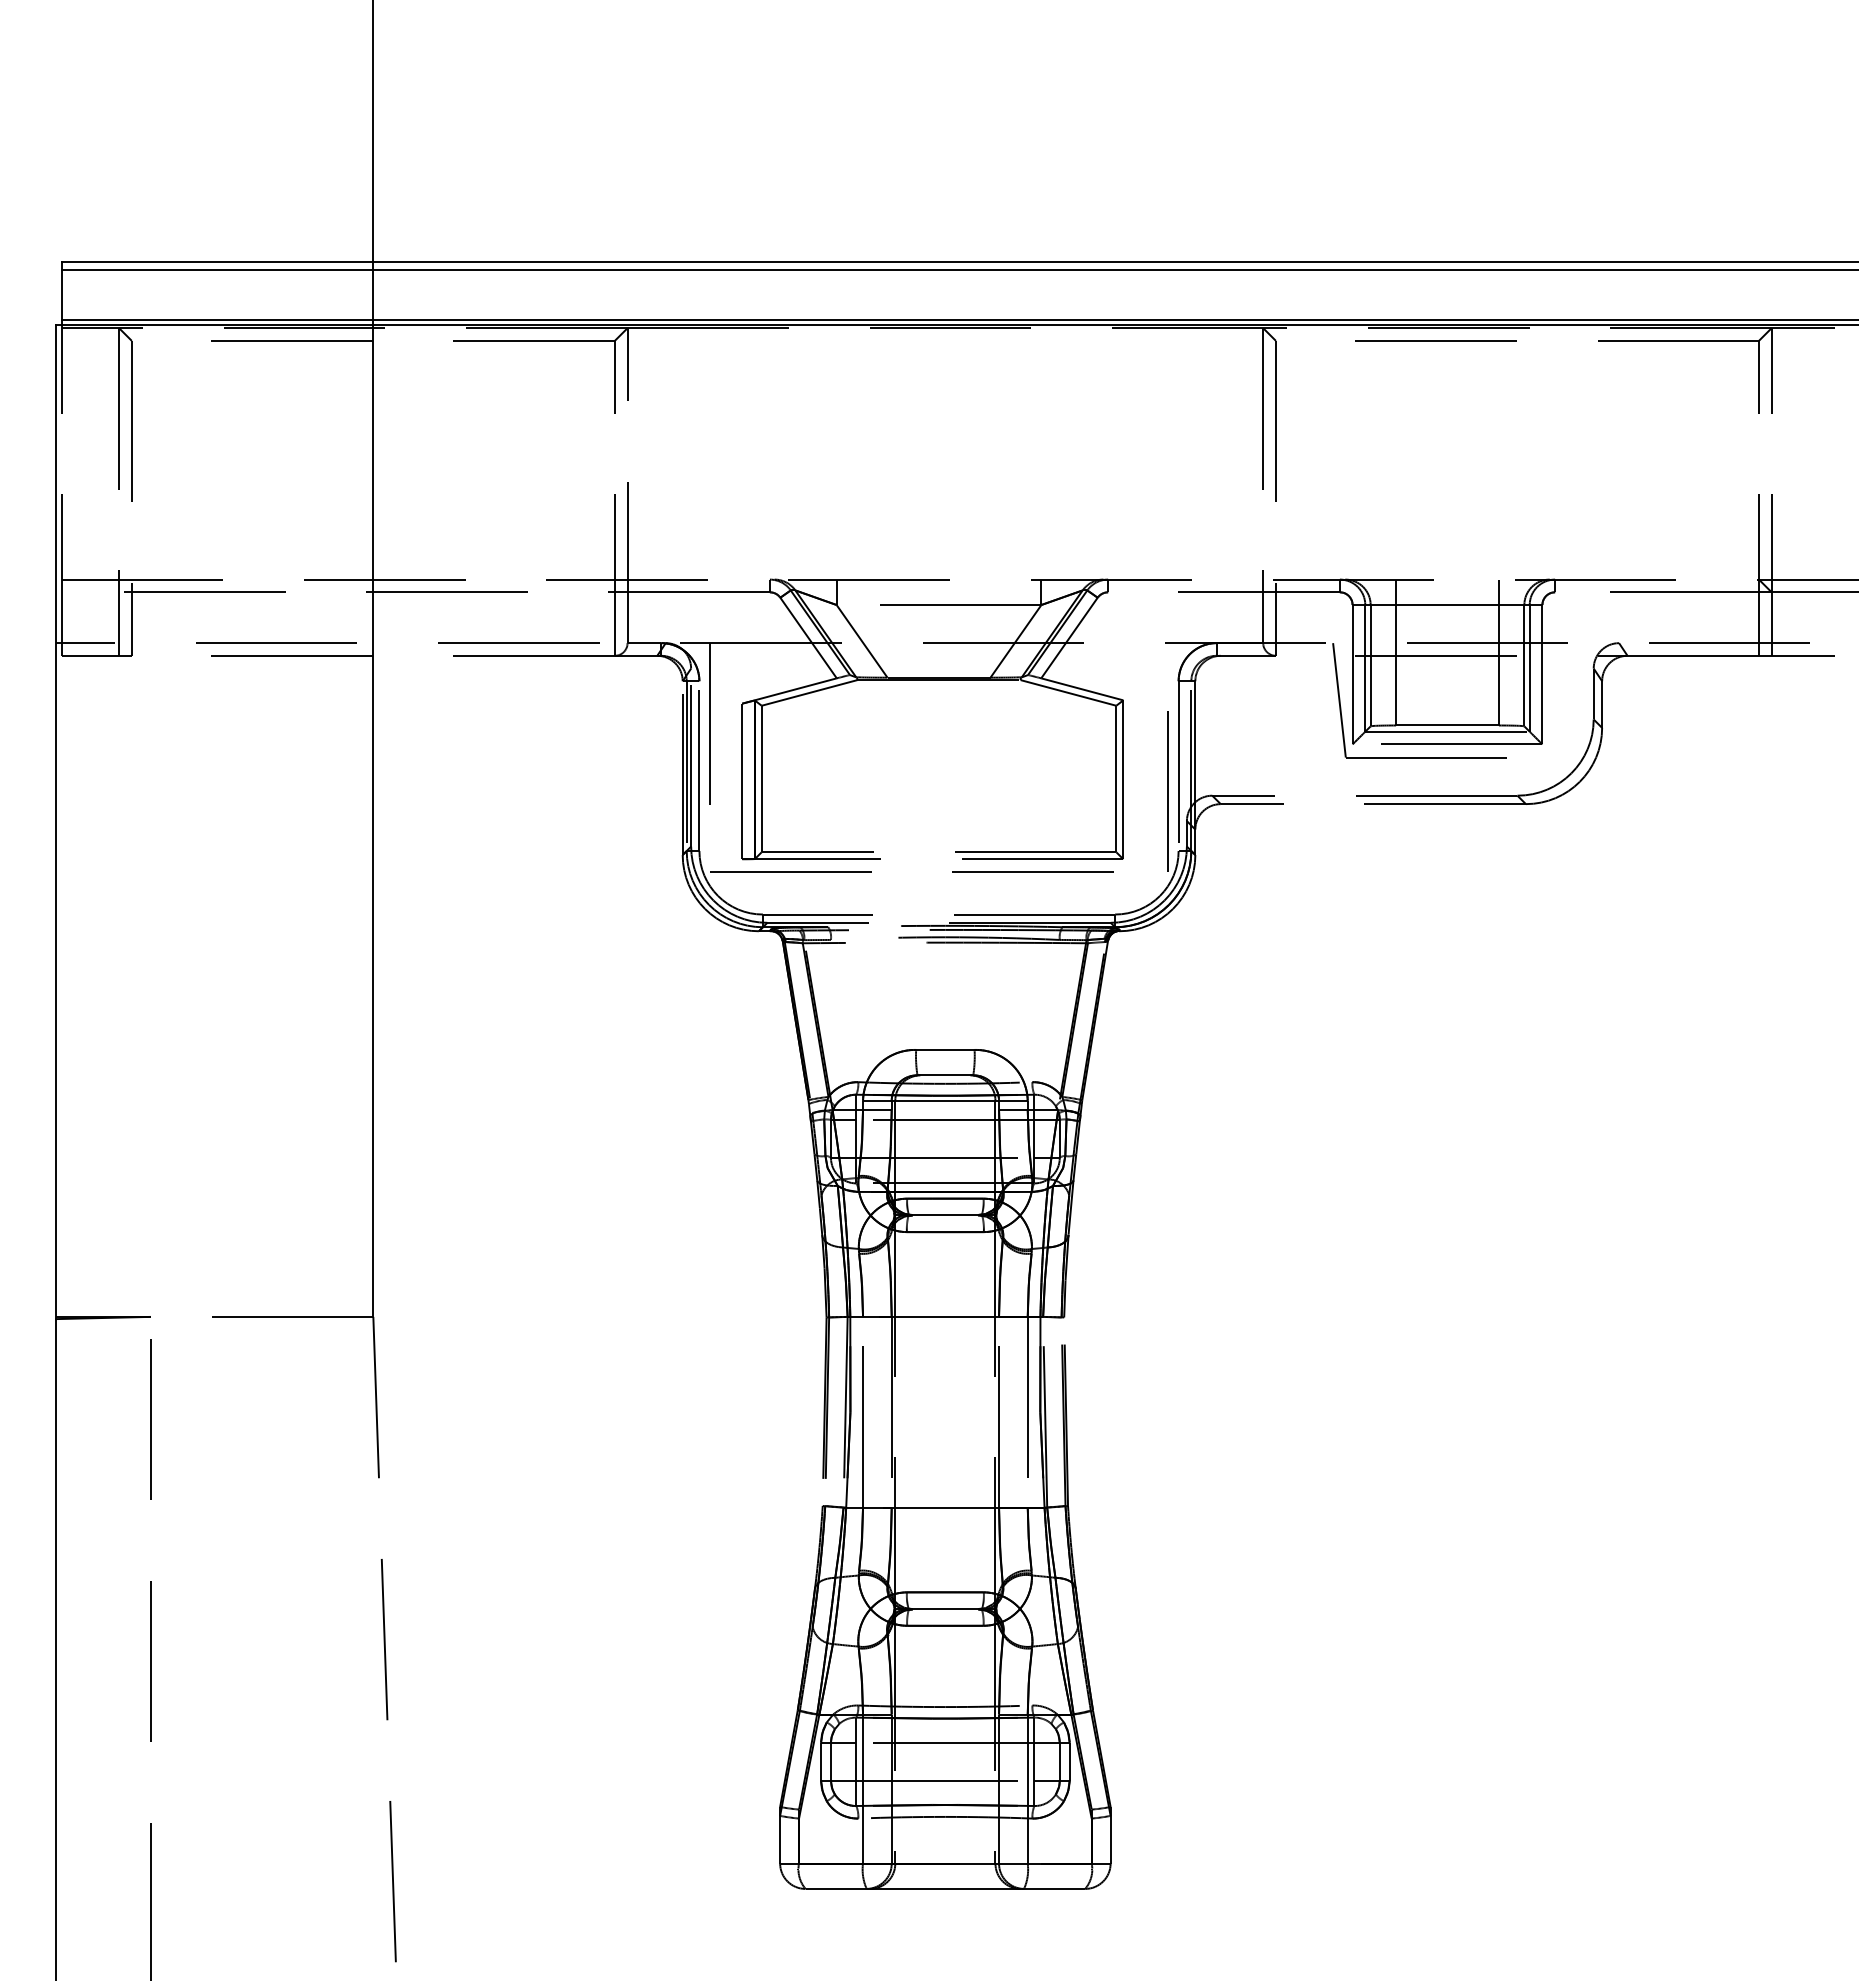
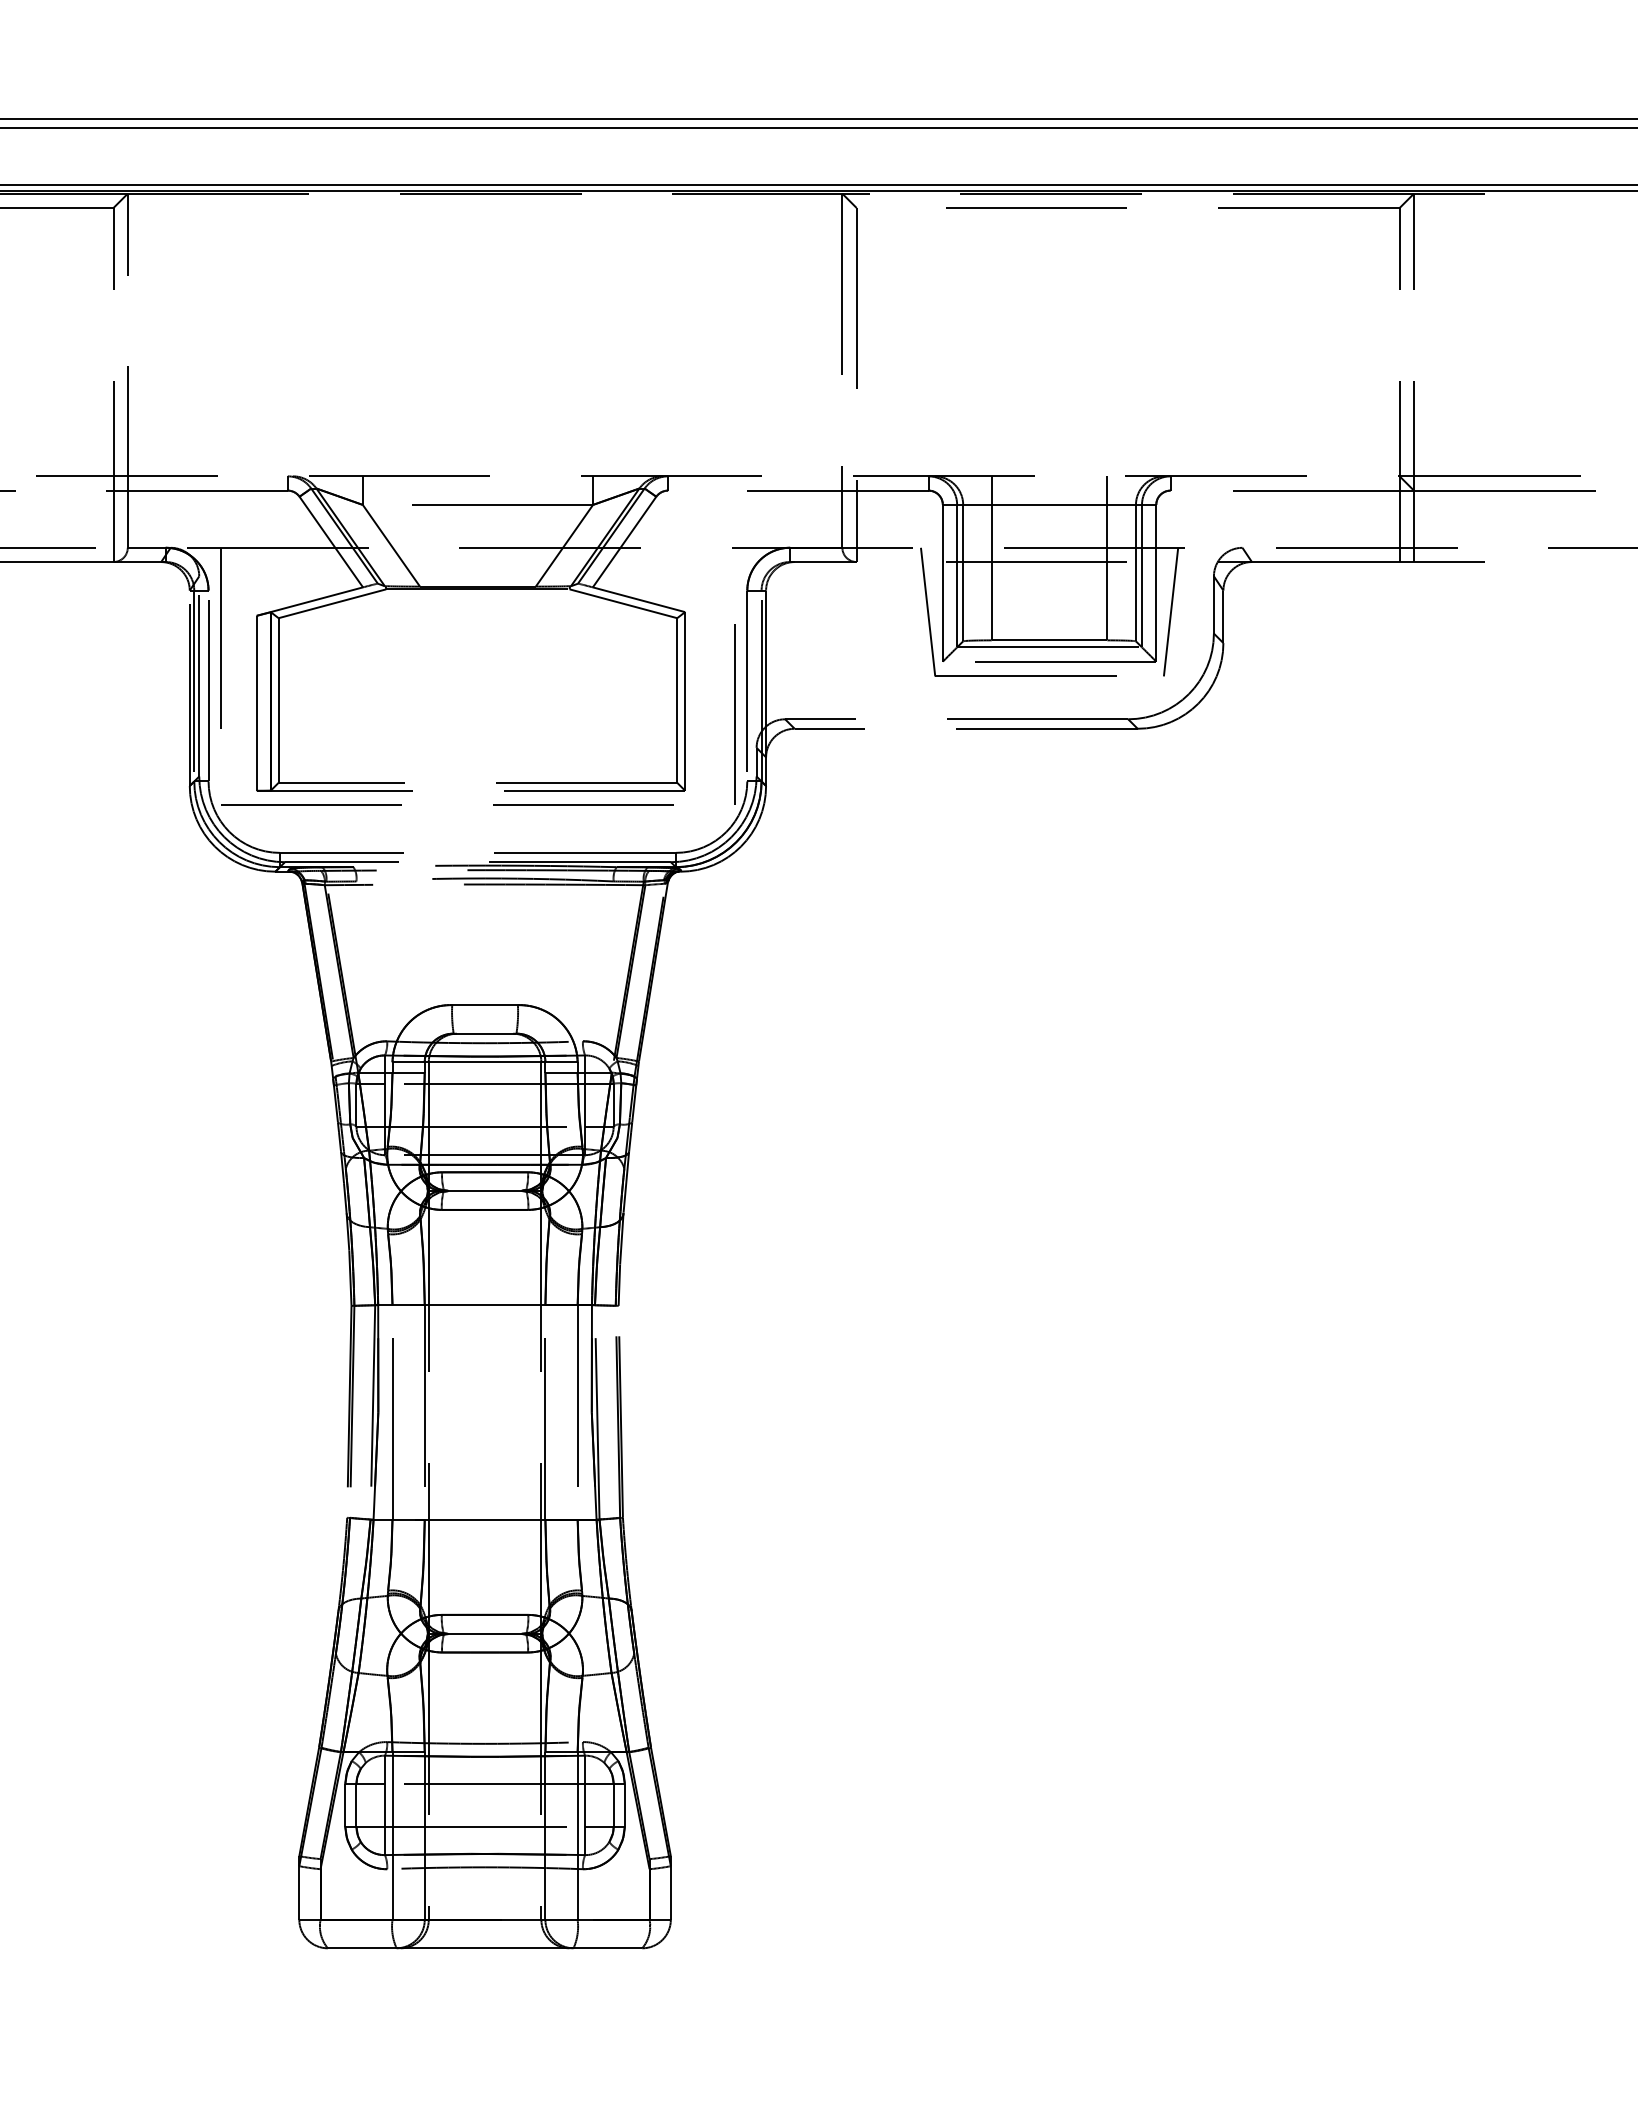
line: (1555, 700) -> (1170, 612), added

